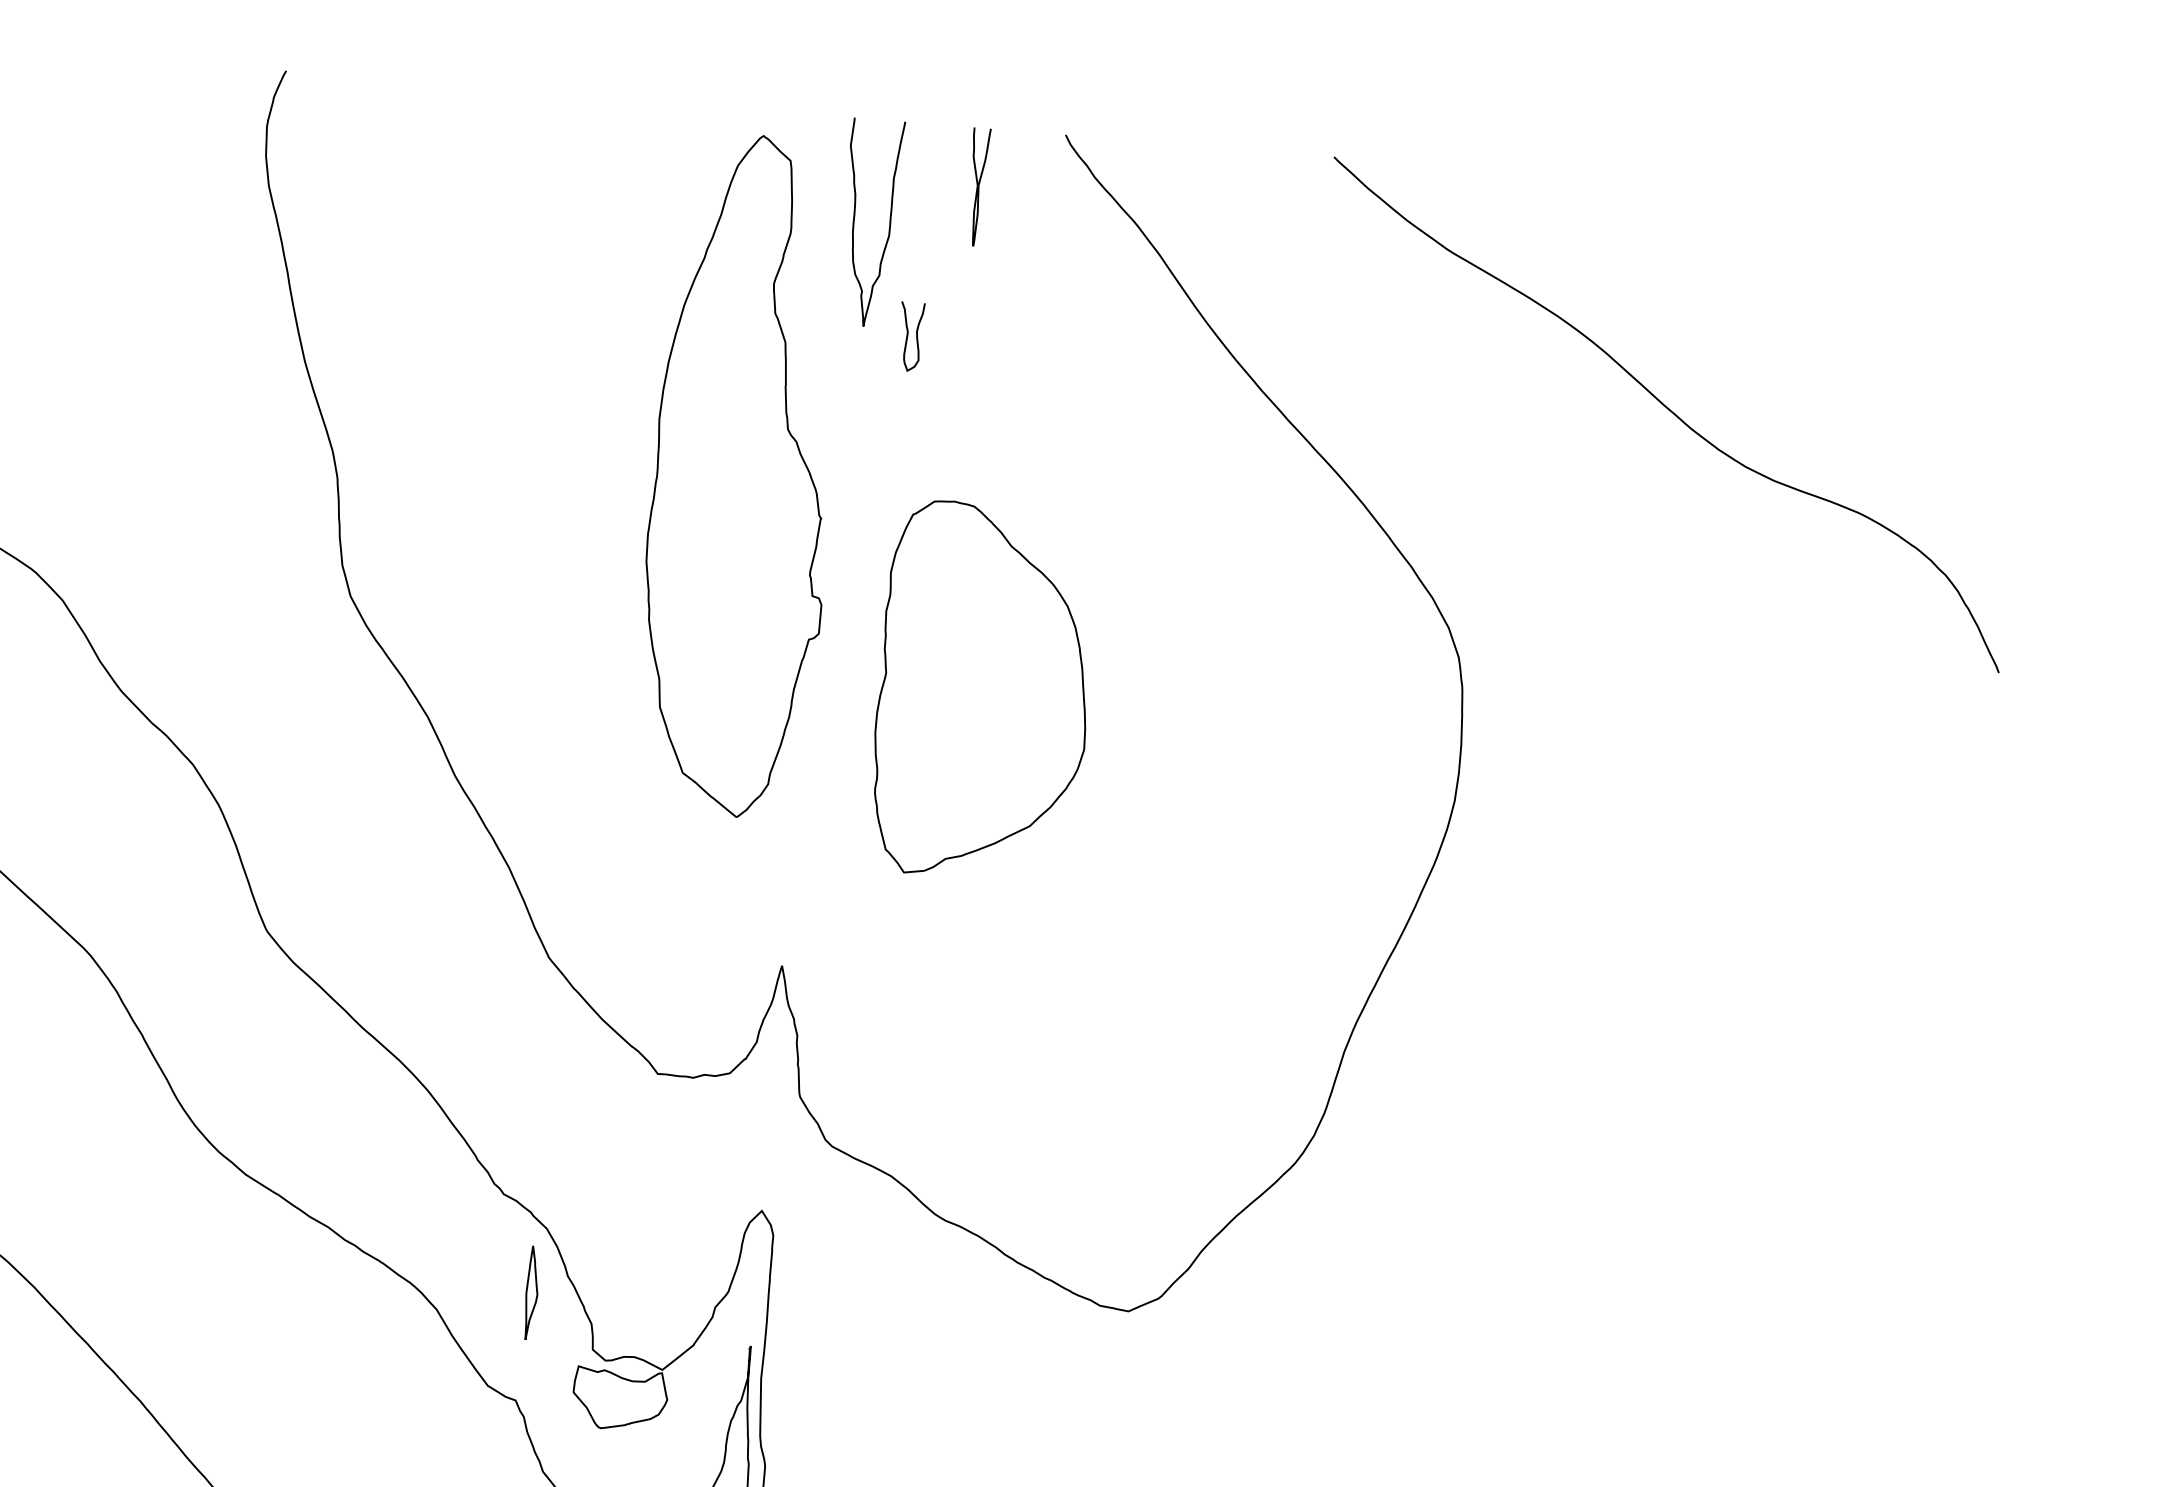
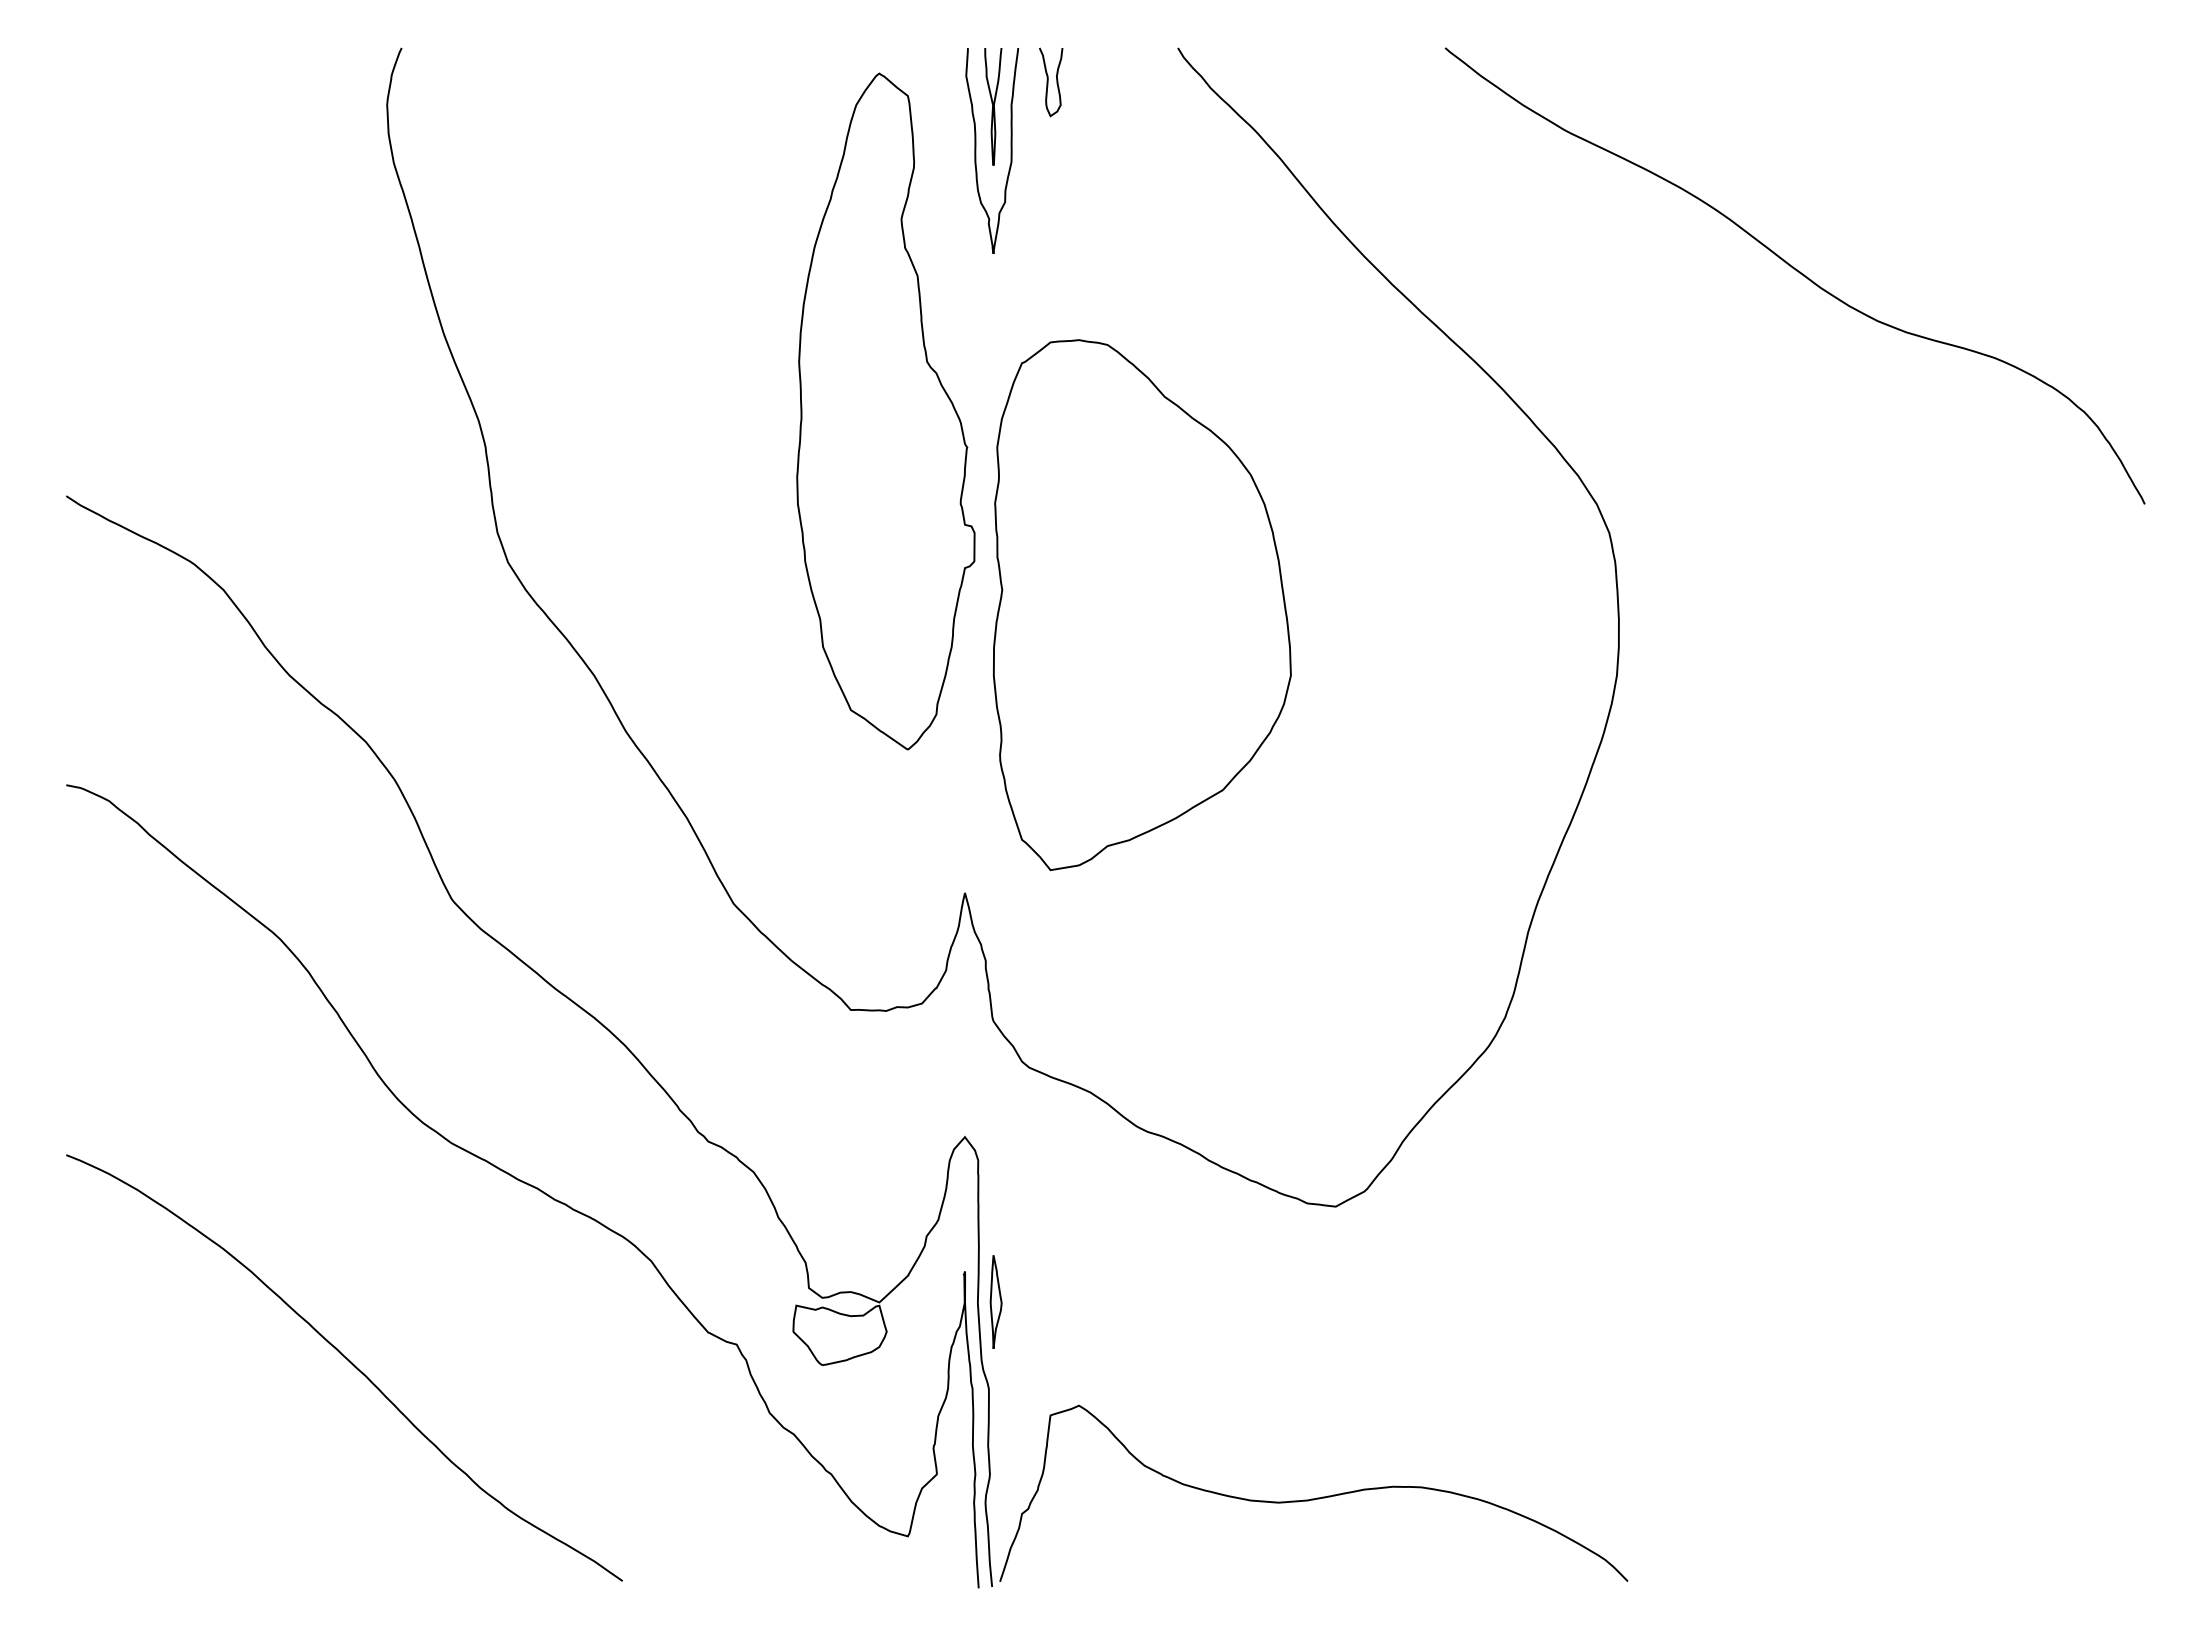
curve: (978, 186) -> (993, 106), moved
curve: (908, 336) -> (1048, 82), moved
part: (983, 691) -> (1141, 605), size x1.43
part: (531, 1292) -> (995, 1301), moved

